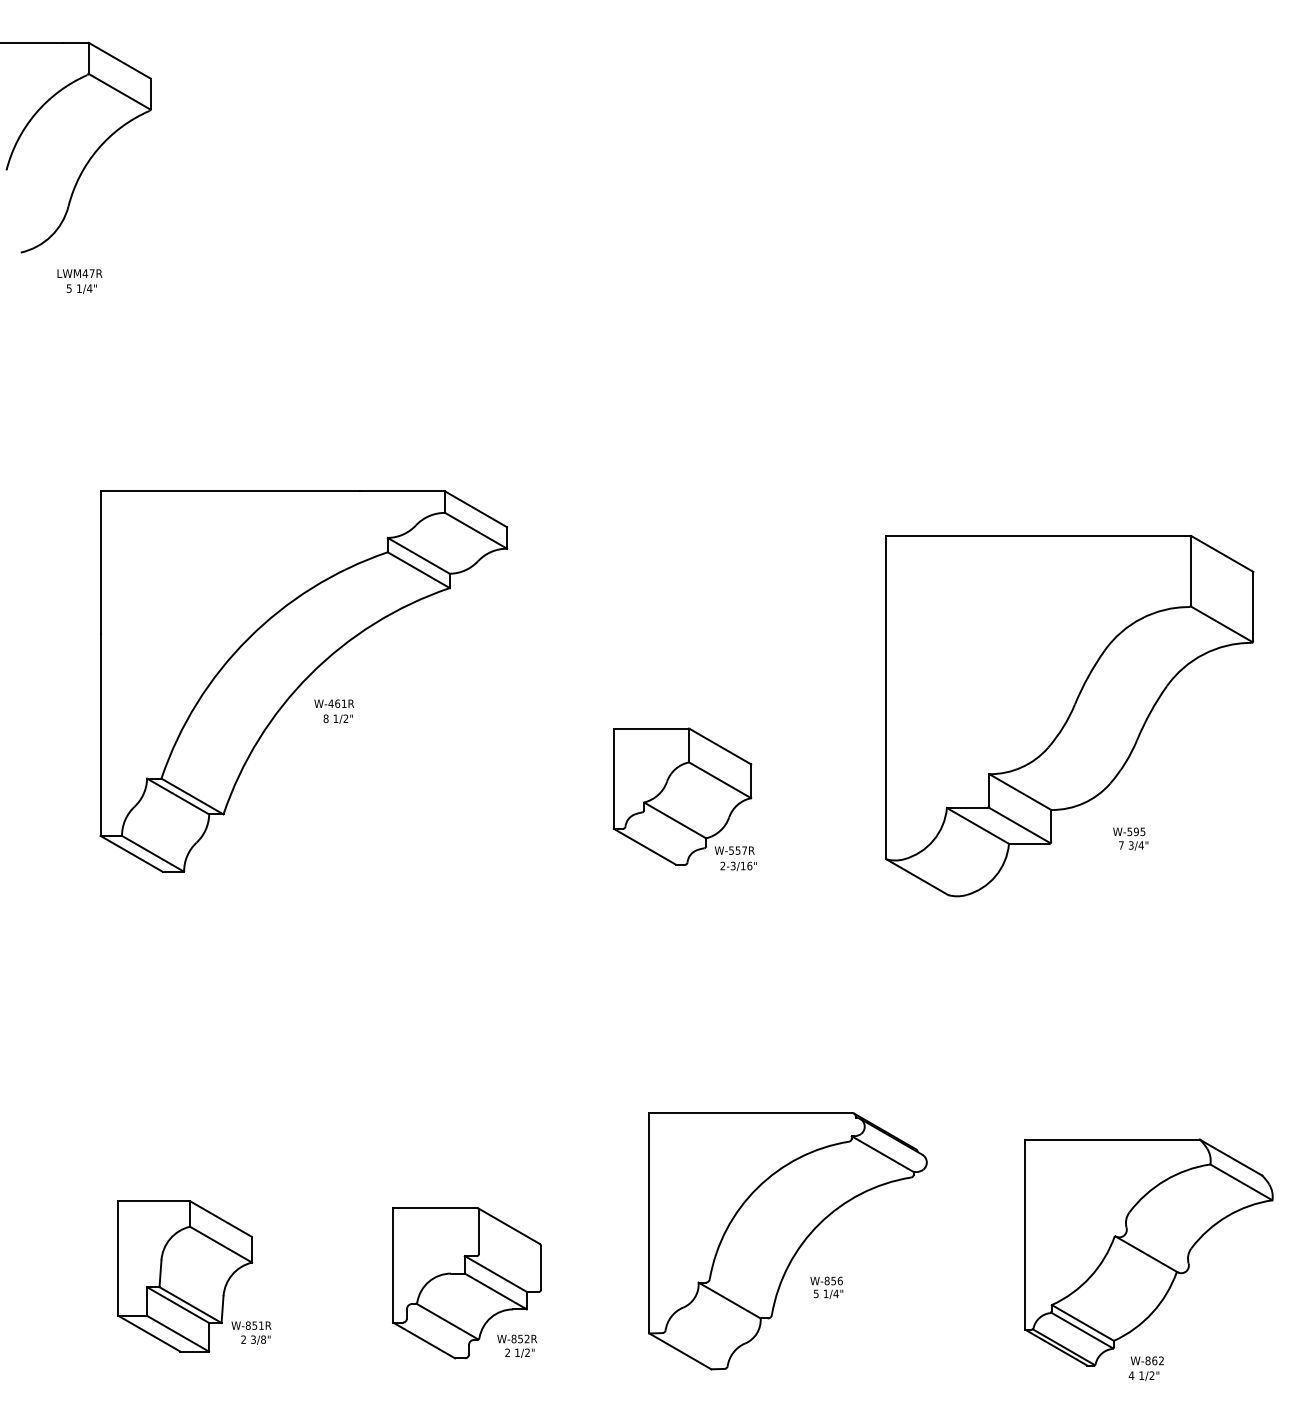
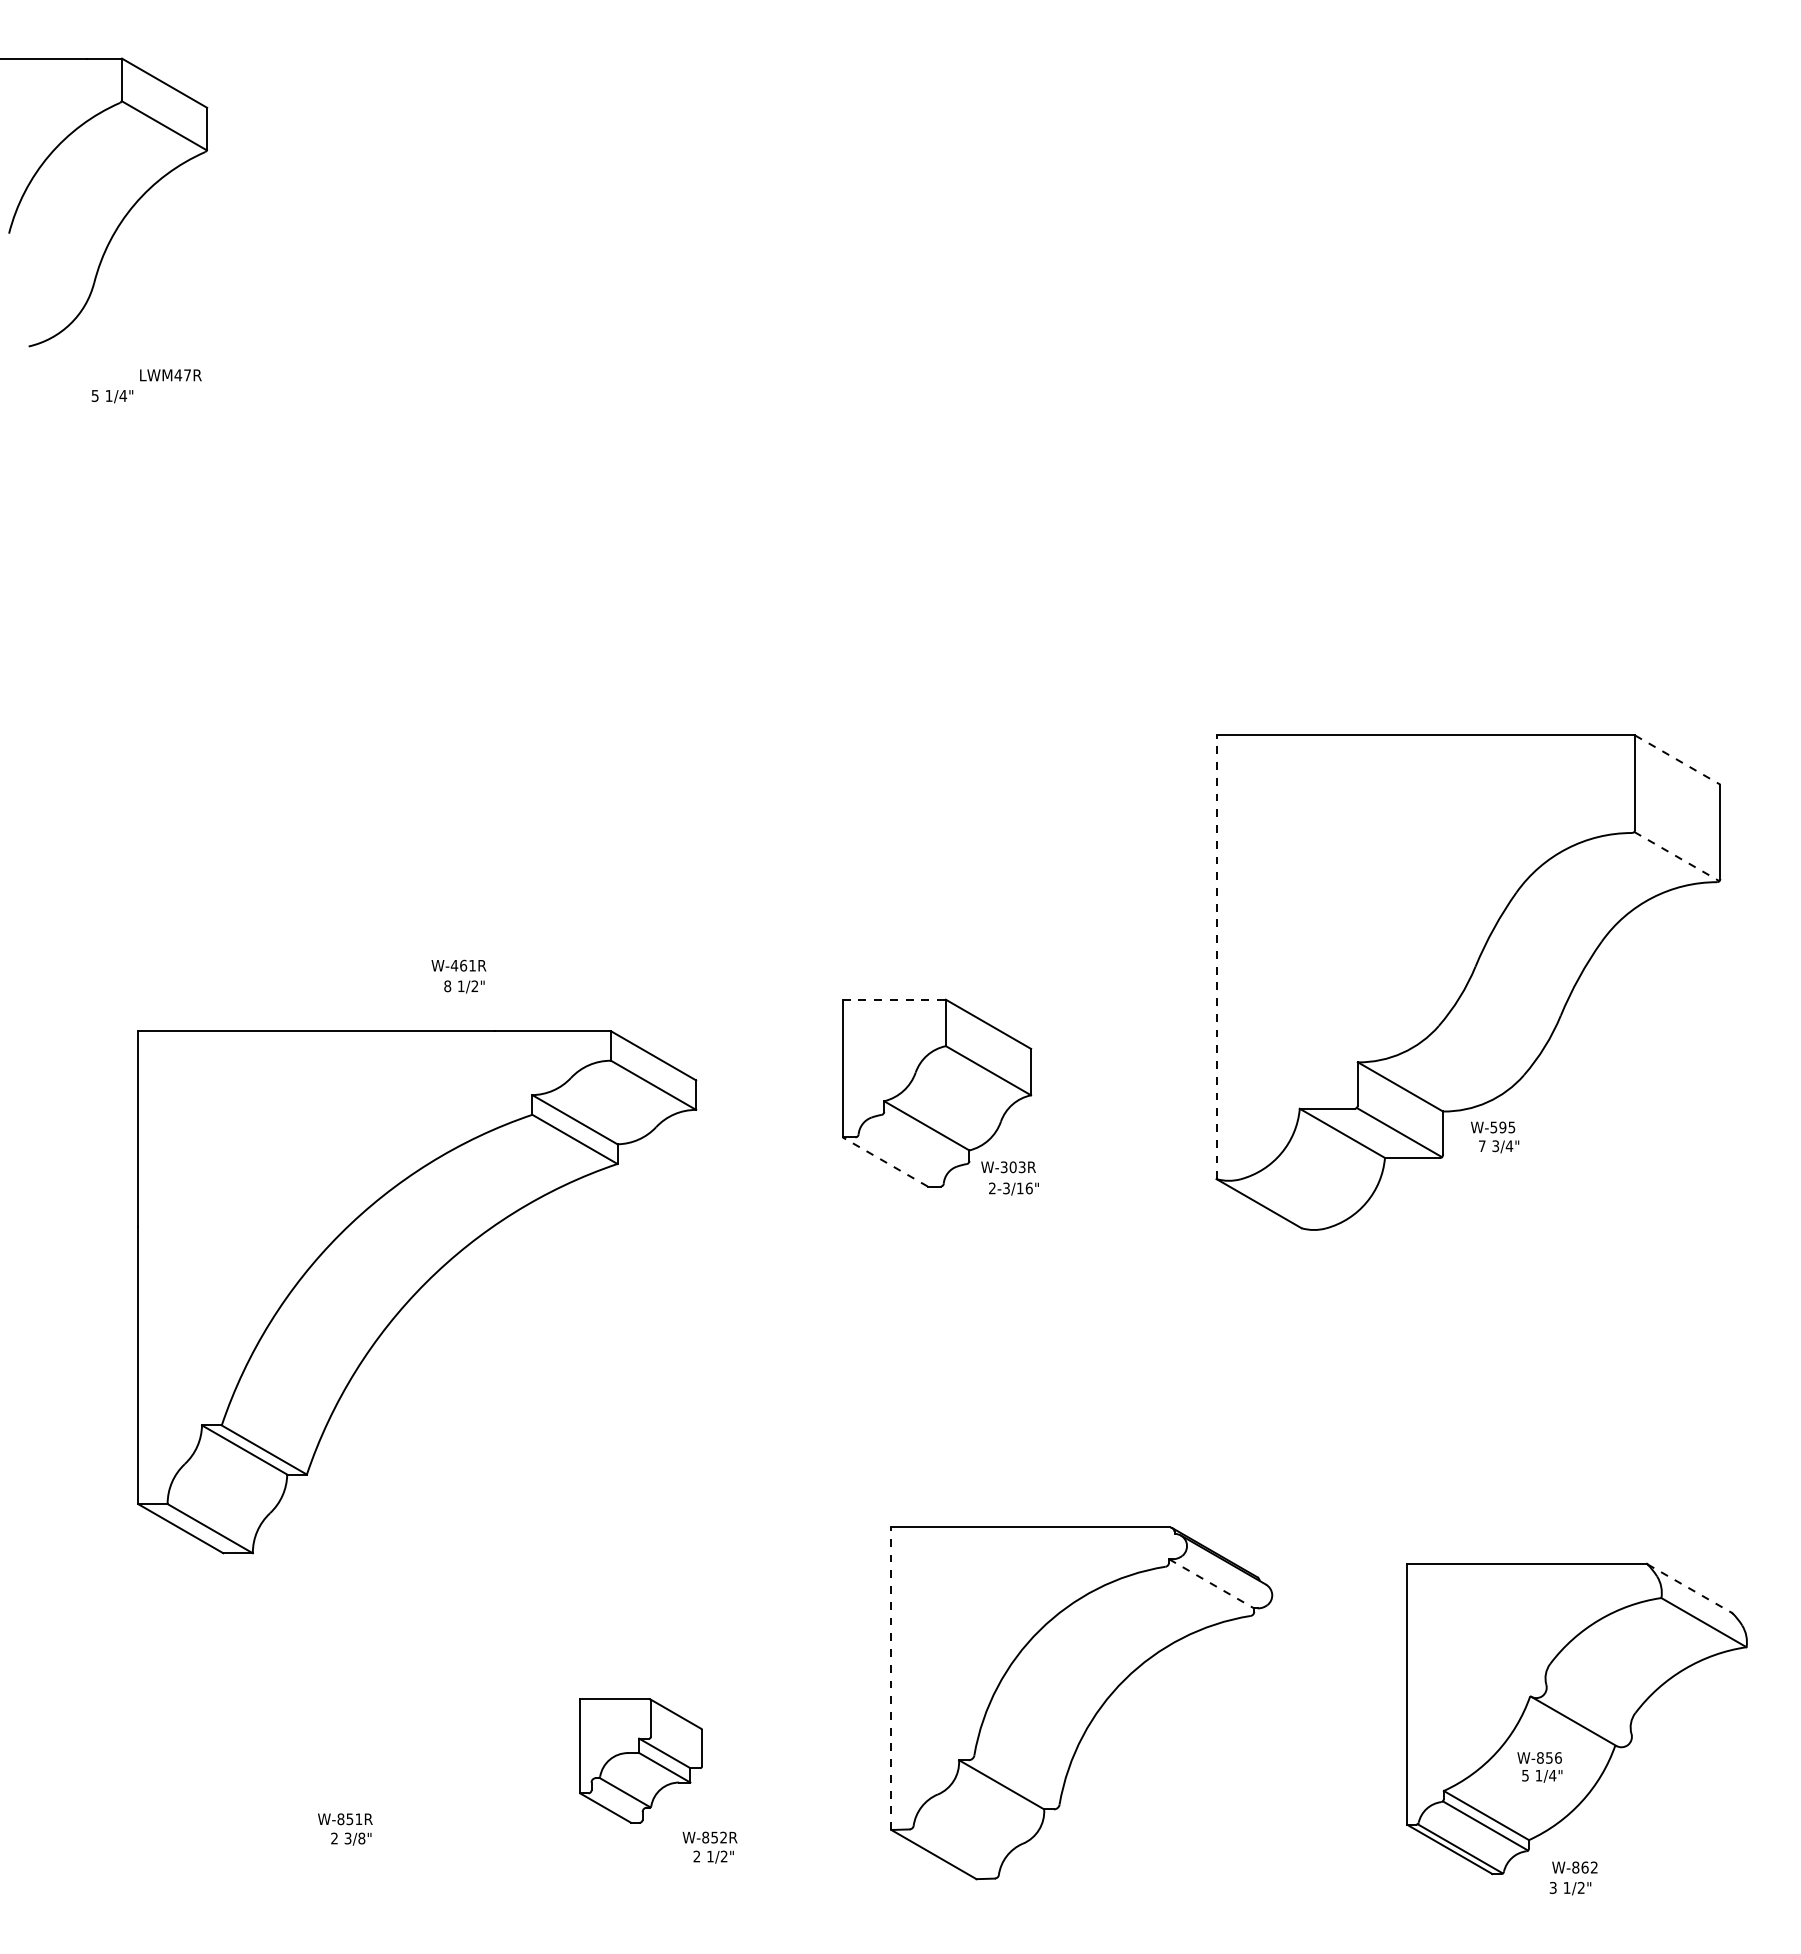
text: (79, 273) -> (170, 375), moved
line: (1222, 554) -> (1678, 760), solid -> dashed
line: (1222, 624) -> (1677, 856), solid -> dashed
part: (304, 681) -> (417, 1292), moved
line: (886, 697) -> (1216, 957), solid -> dashed
line: (651, 728) -> (894, 999), solid -> dashed
text: (1131, 839) -> (1495, 1137), moved
line: (644, 846) -> (884, 1161), solid -> dashed
text: (738, 850) -> (1013, 1167), W-557R -> W-303R
line: (883, 1154) -> (1212, 1584), solid -> dashed
line: (1230, 1157) -> (1689, 1588), solid -> dashed
line: (649, 1223) -> (891, 1678), solid -> dashed
part: (185, 1276) -> (254, 1751), removed
part: (466, 1282) -> (640, 1760), size x0.6
text: (826, 1287) -> (1539, 1767), moved
text: (1131, 1375) -> (1553, 1887), 4 -> 3

